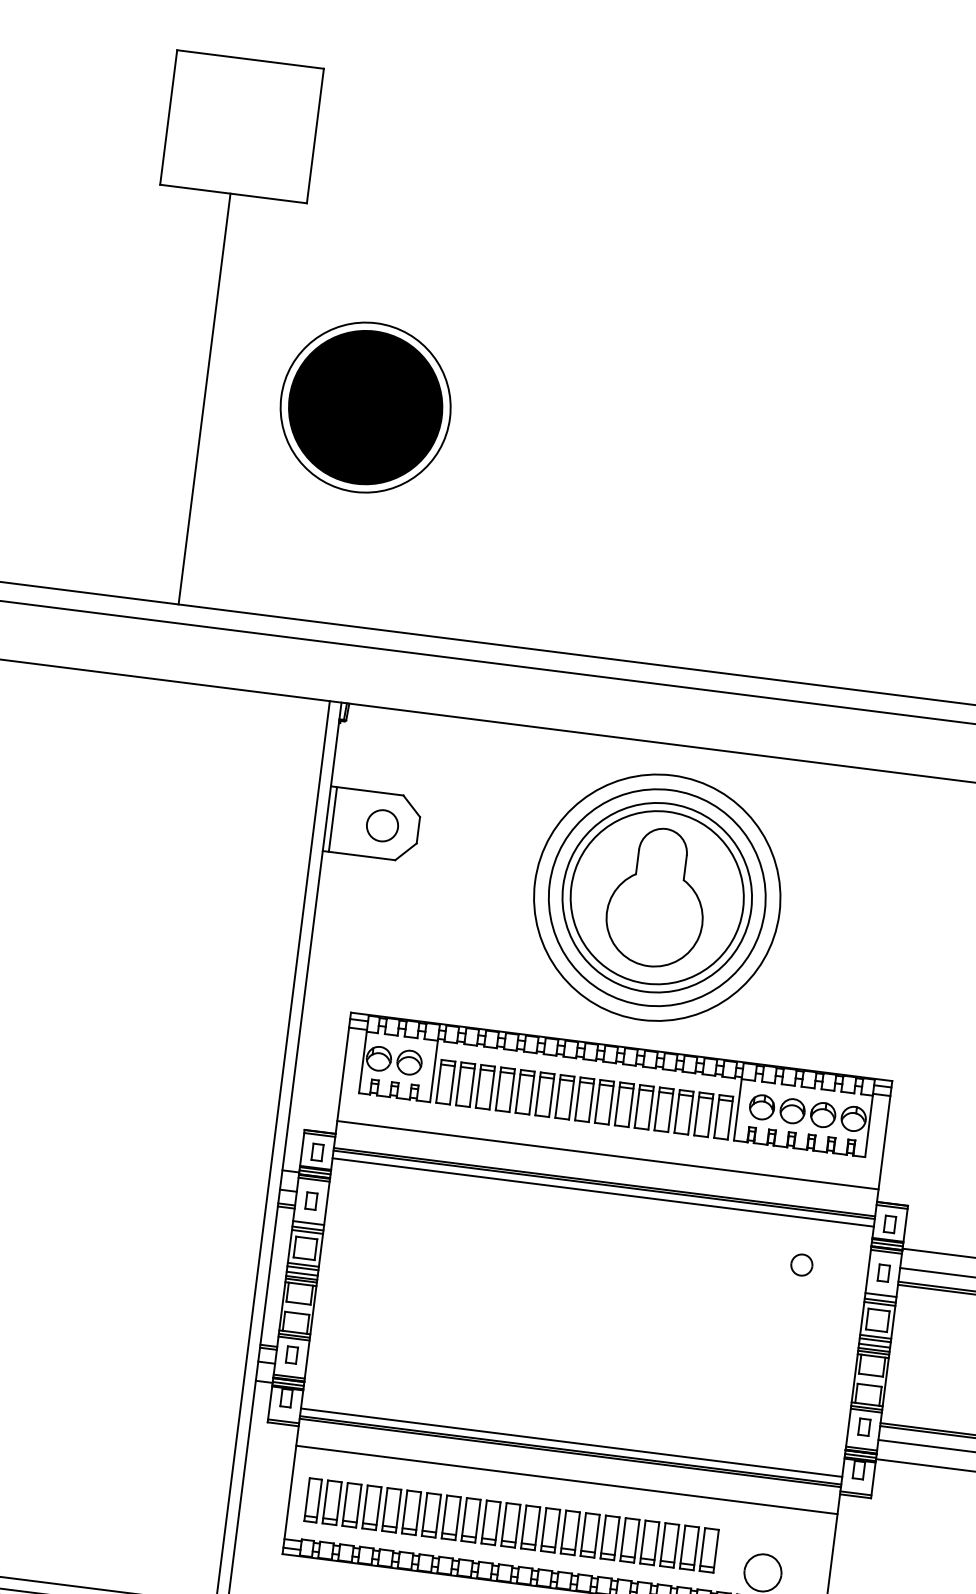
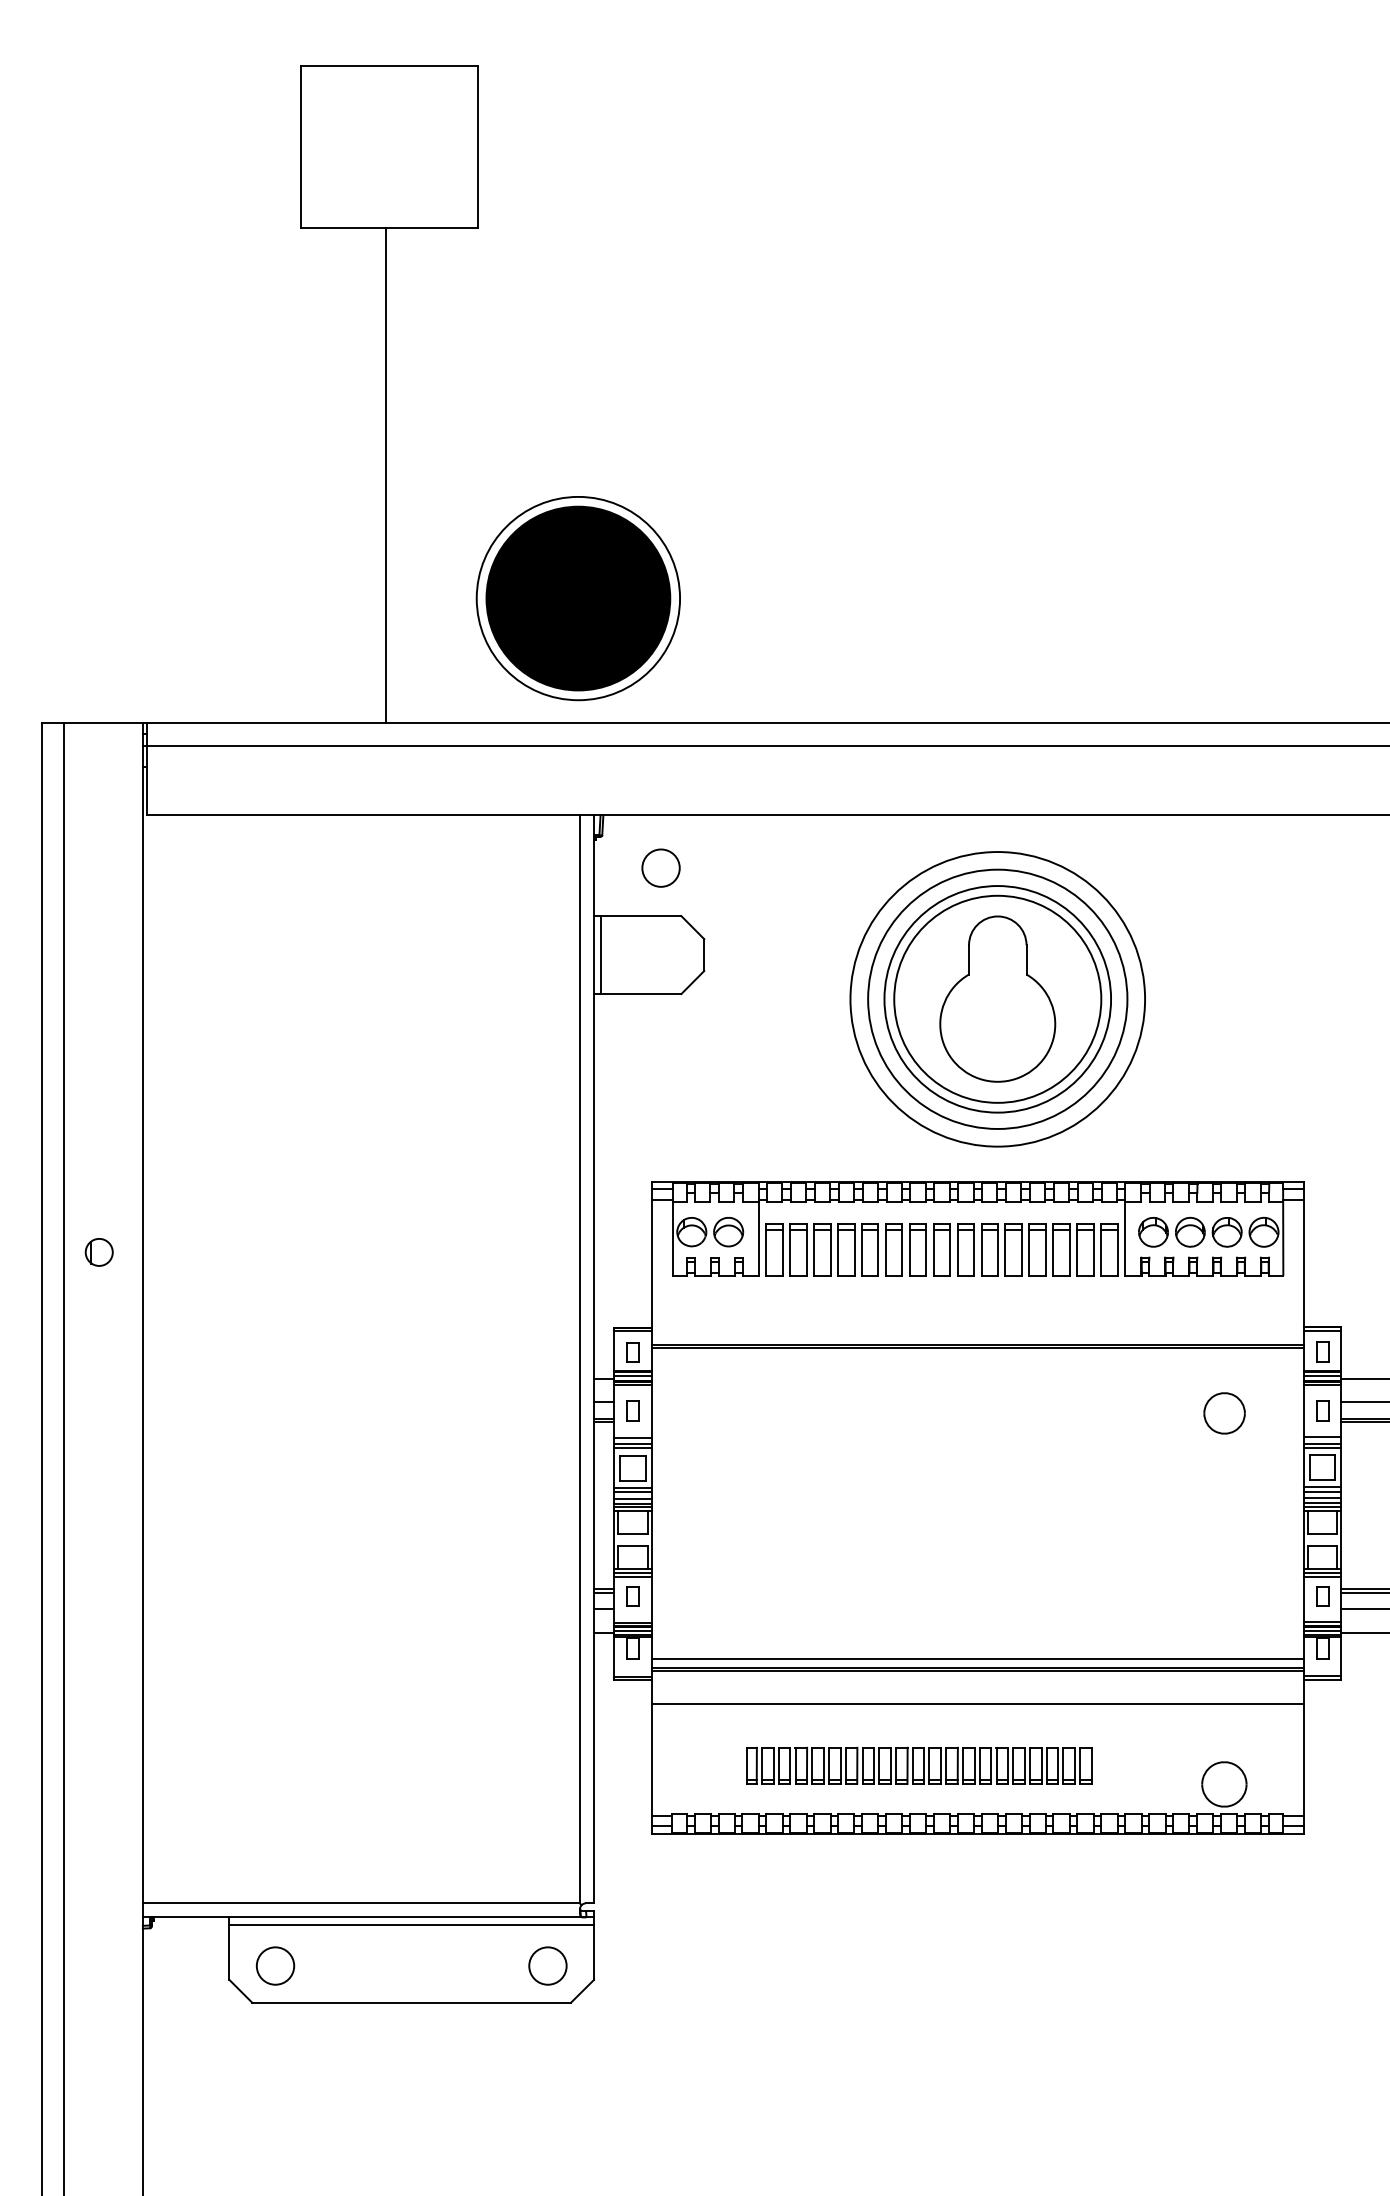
part: (364, 407) -> (577, 598), moved
circle: (382, 825) -> (660, 867), moved
line: (607, 1155) -> (977, 1312), removed
line: (602, 1192) -> (977, 1357), removed
part: (801, 1265) -> (1223, 1413), size x1.6
part: (512, 1525) -> (919, 1765), size x0.7

